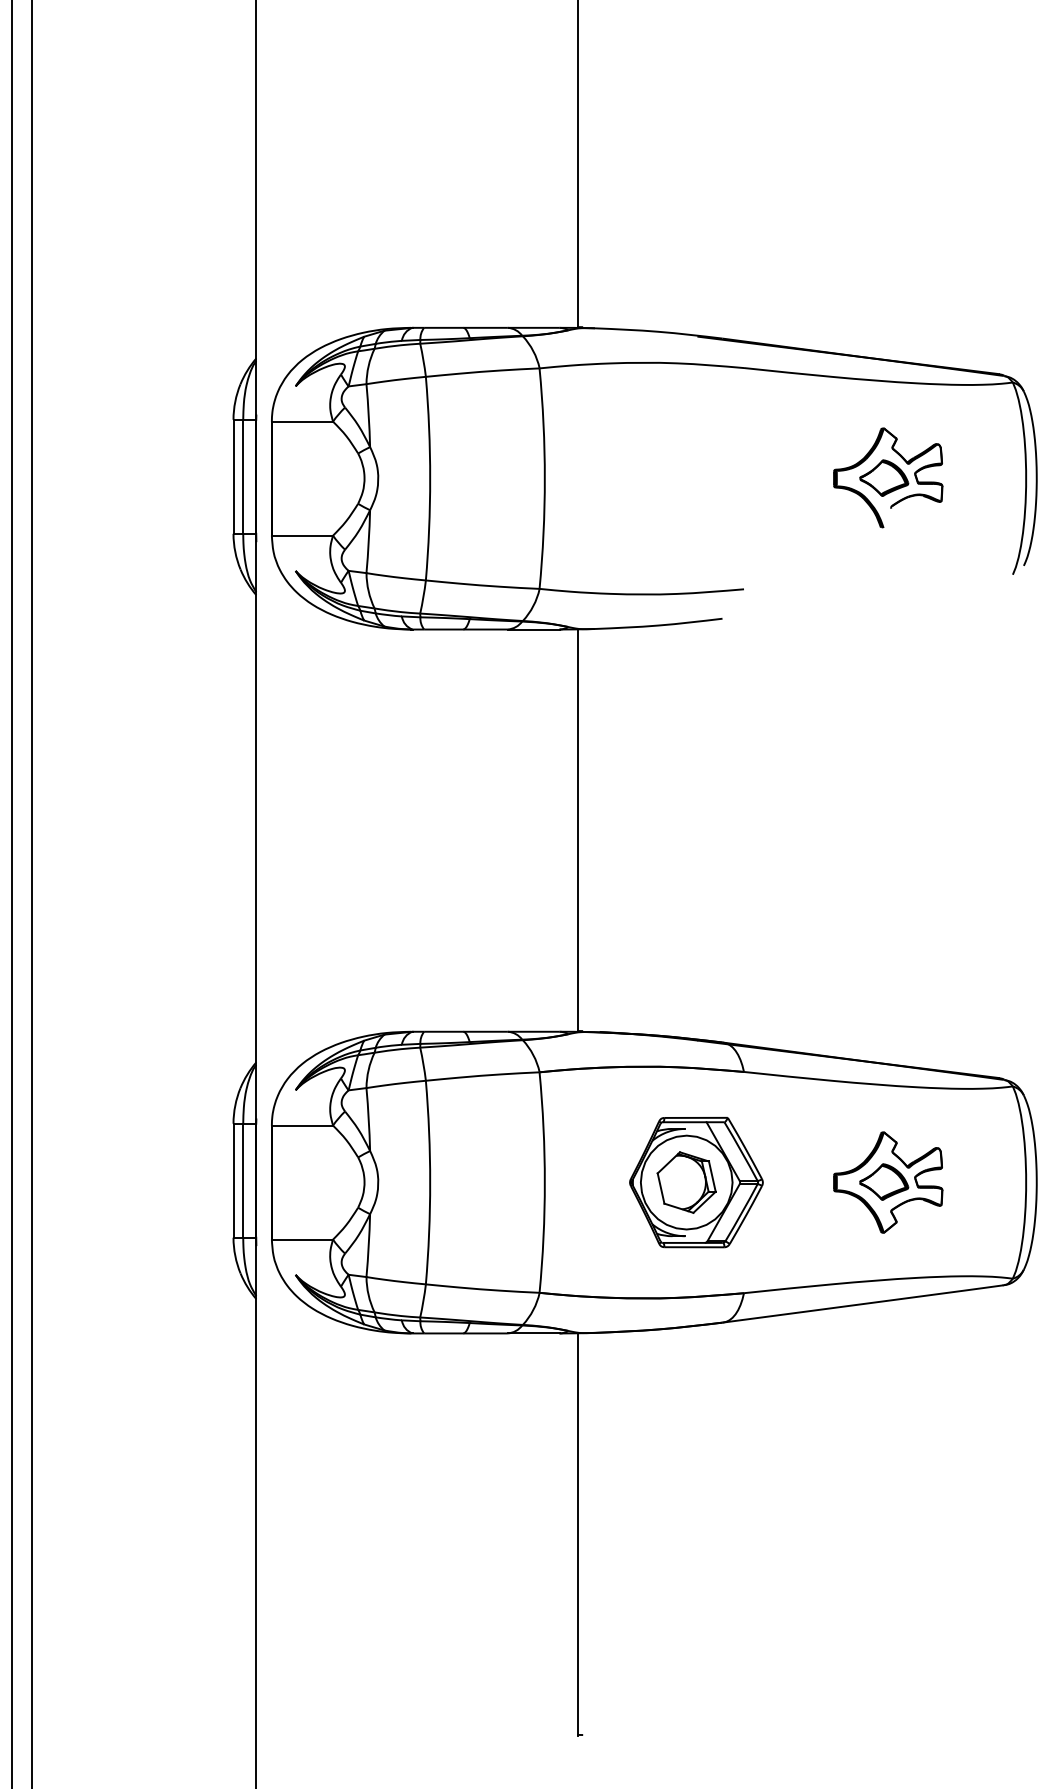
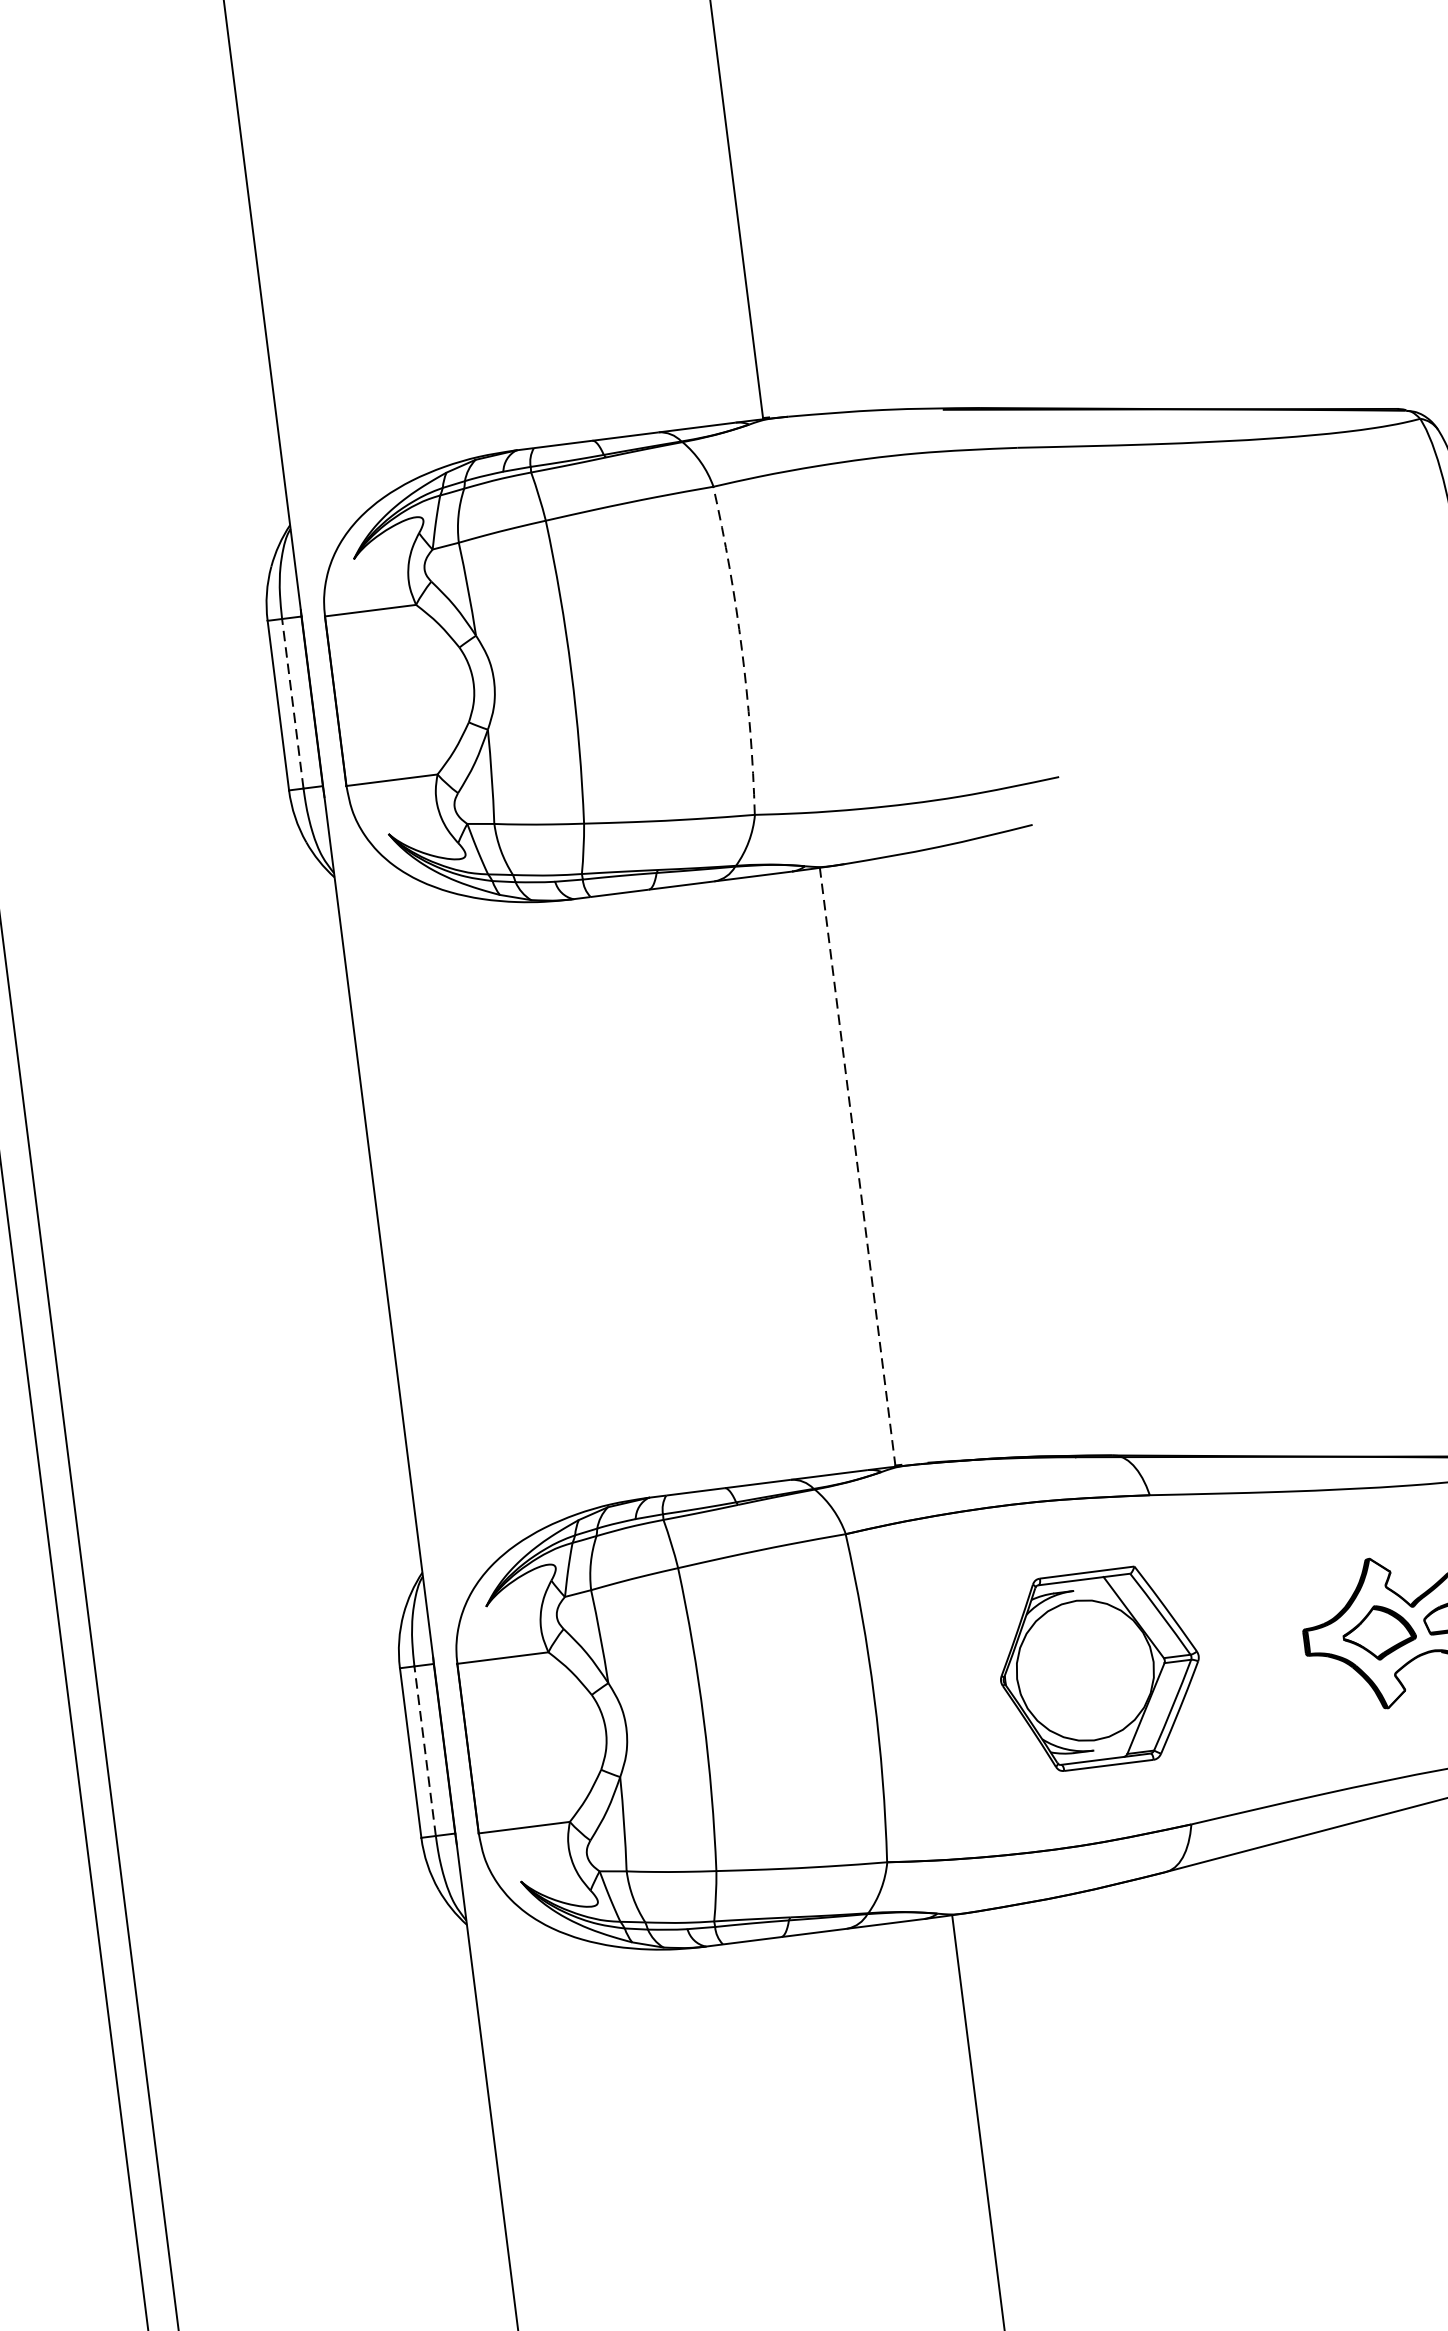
line: (243, 476) -> (293, 703), solid -> dashed
part: (888, 477) -> (1253, 583), removed
arc: (544, 478) -> (741, 649), solid -> dashed
line: (578, 830) -> (858, 1167), solid -> dashed
line: (243, 1180) -> (425, 1750), solid -> dashed
part: (686, 1182) -> (1085, 1670), removed

